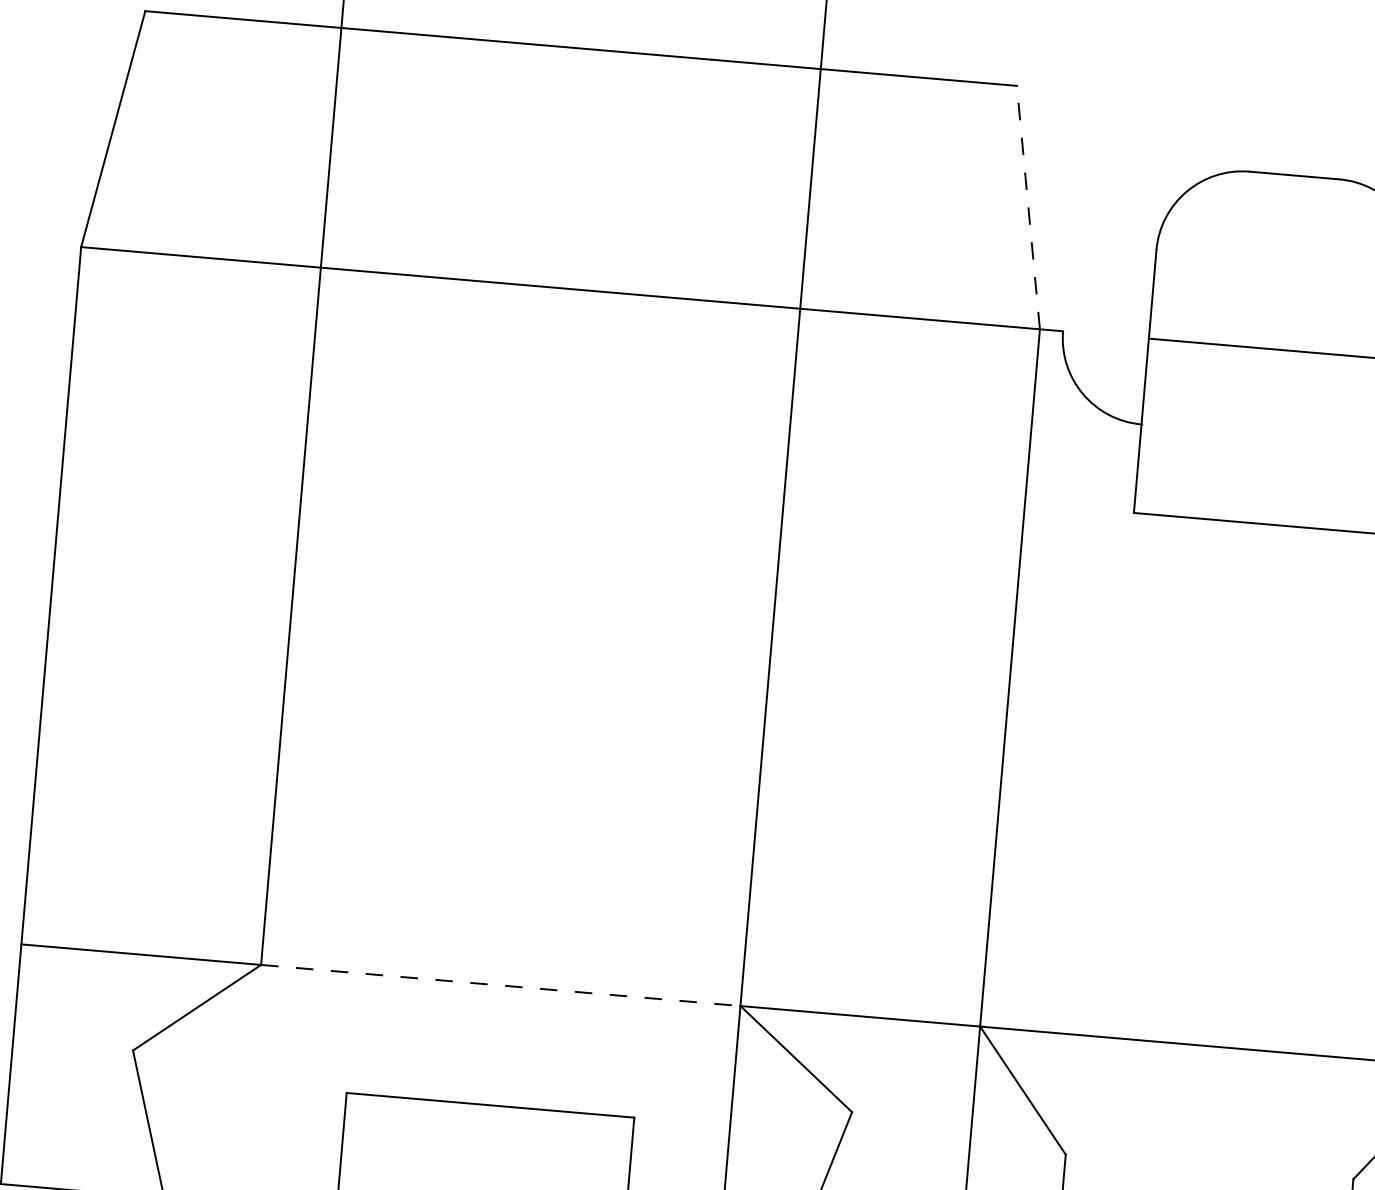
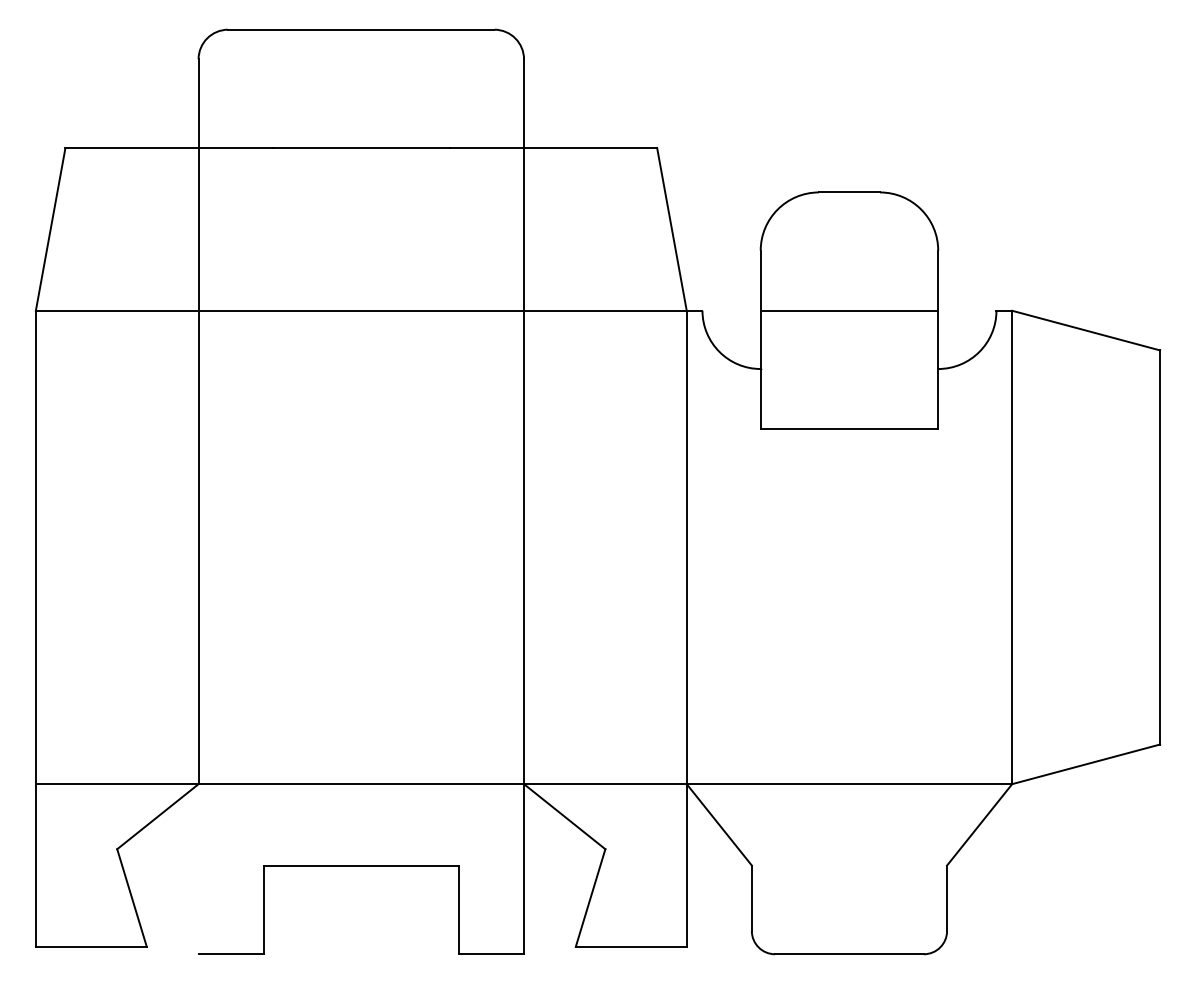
line: (1027, 207) -> (671, 229), dashed -> solid
line: (501, 986) -> (361, 784), dashed -> solid

